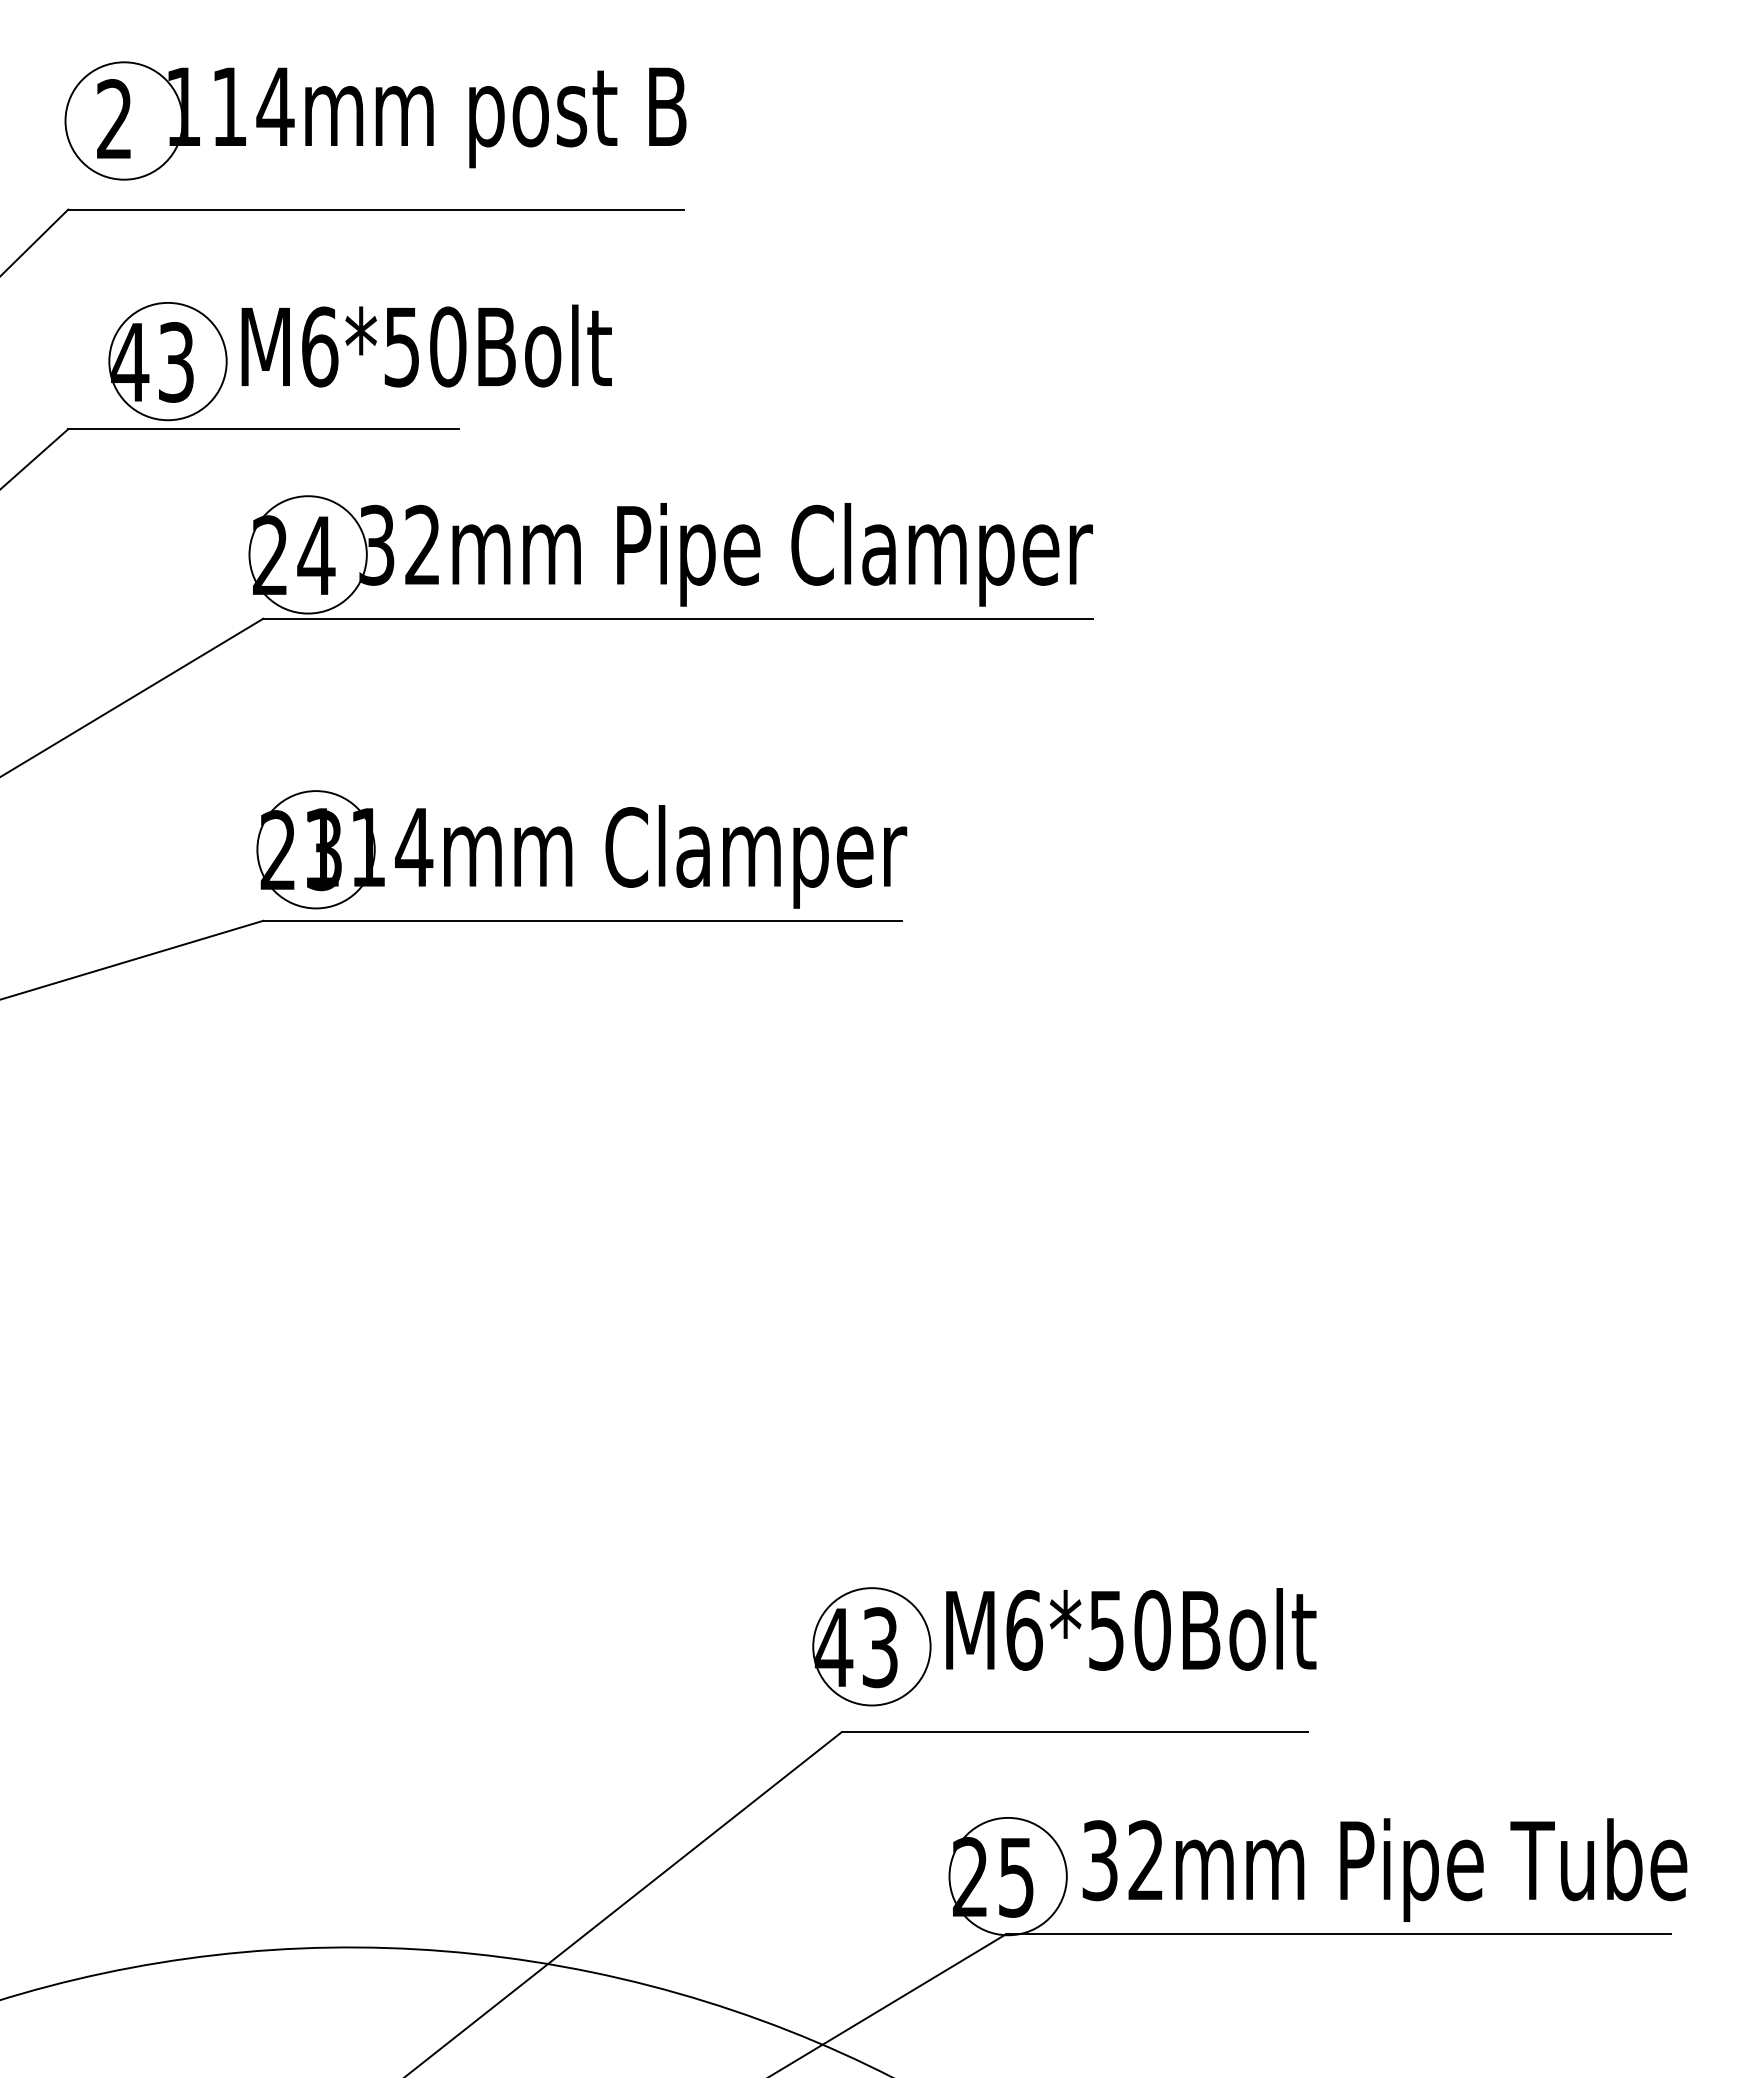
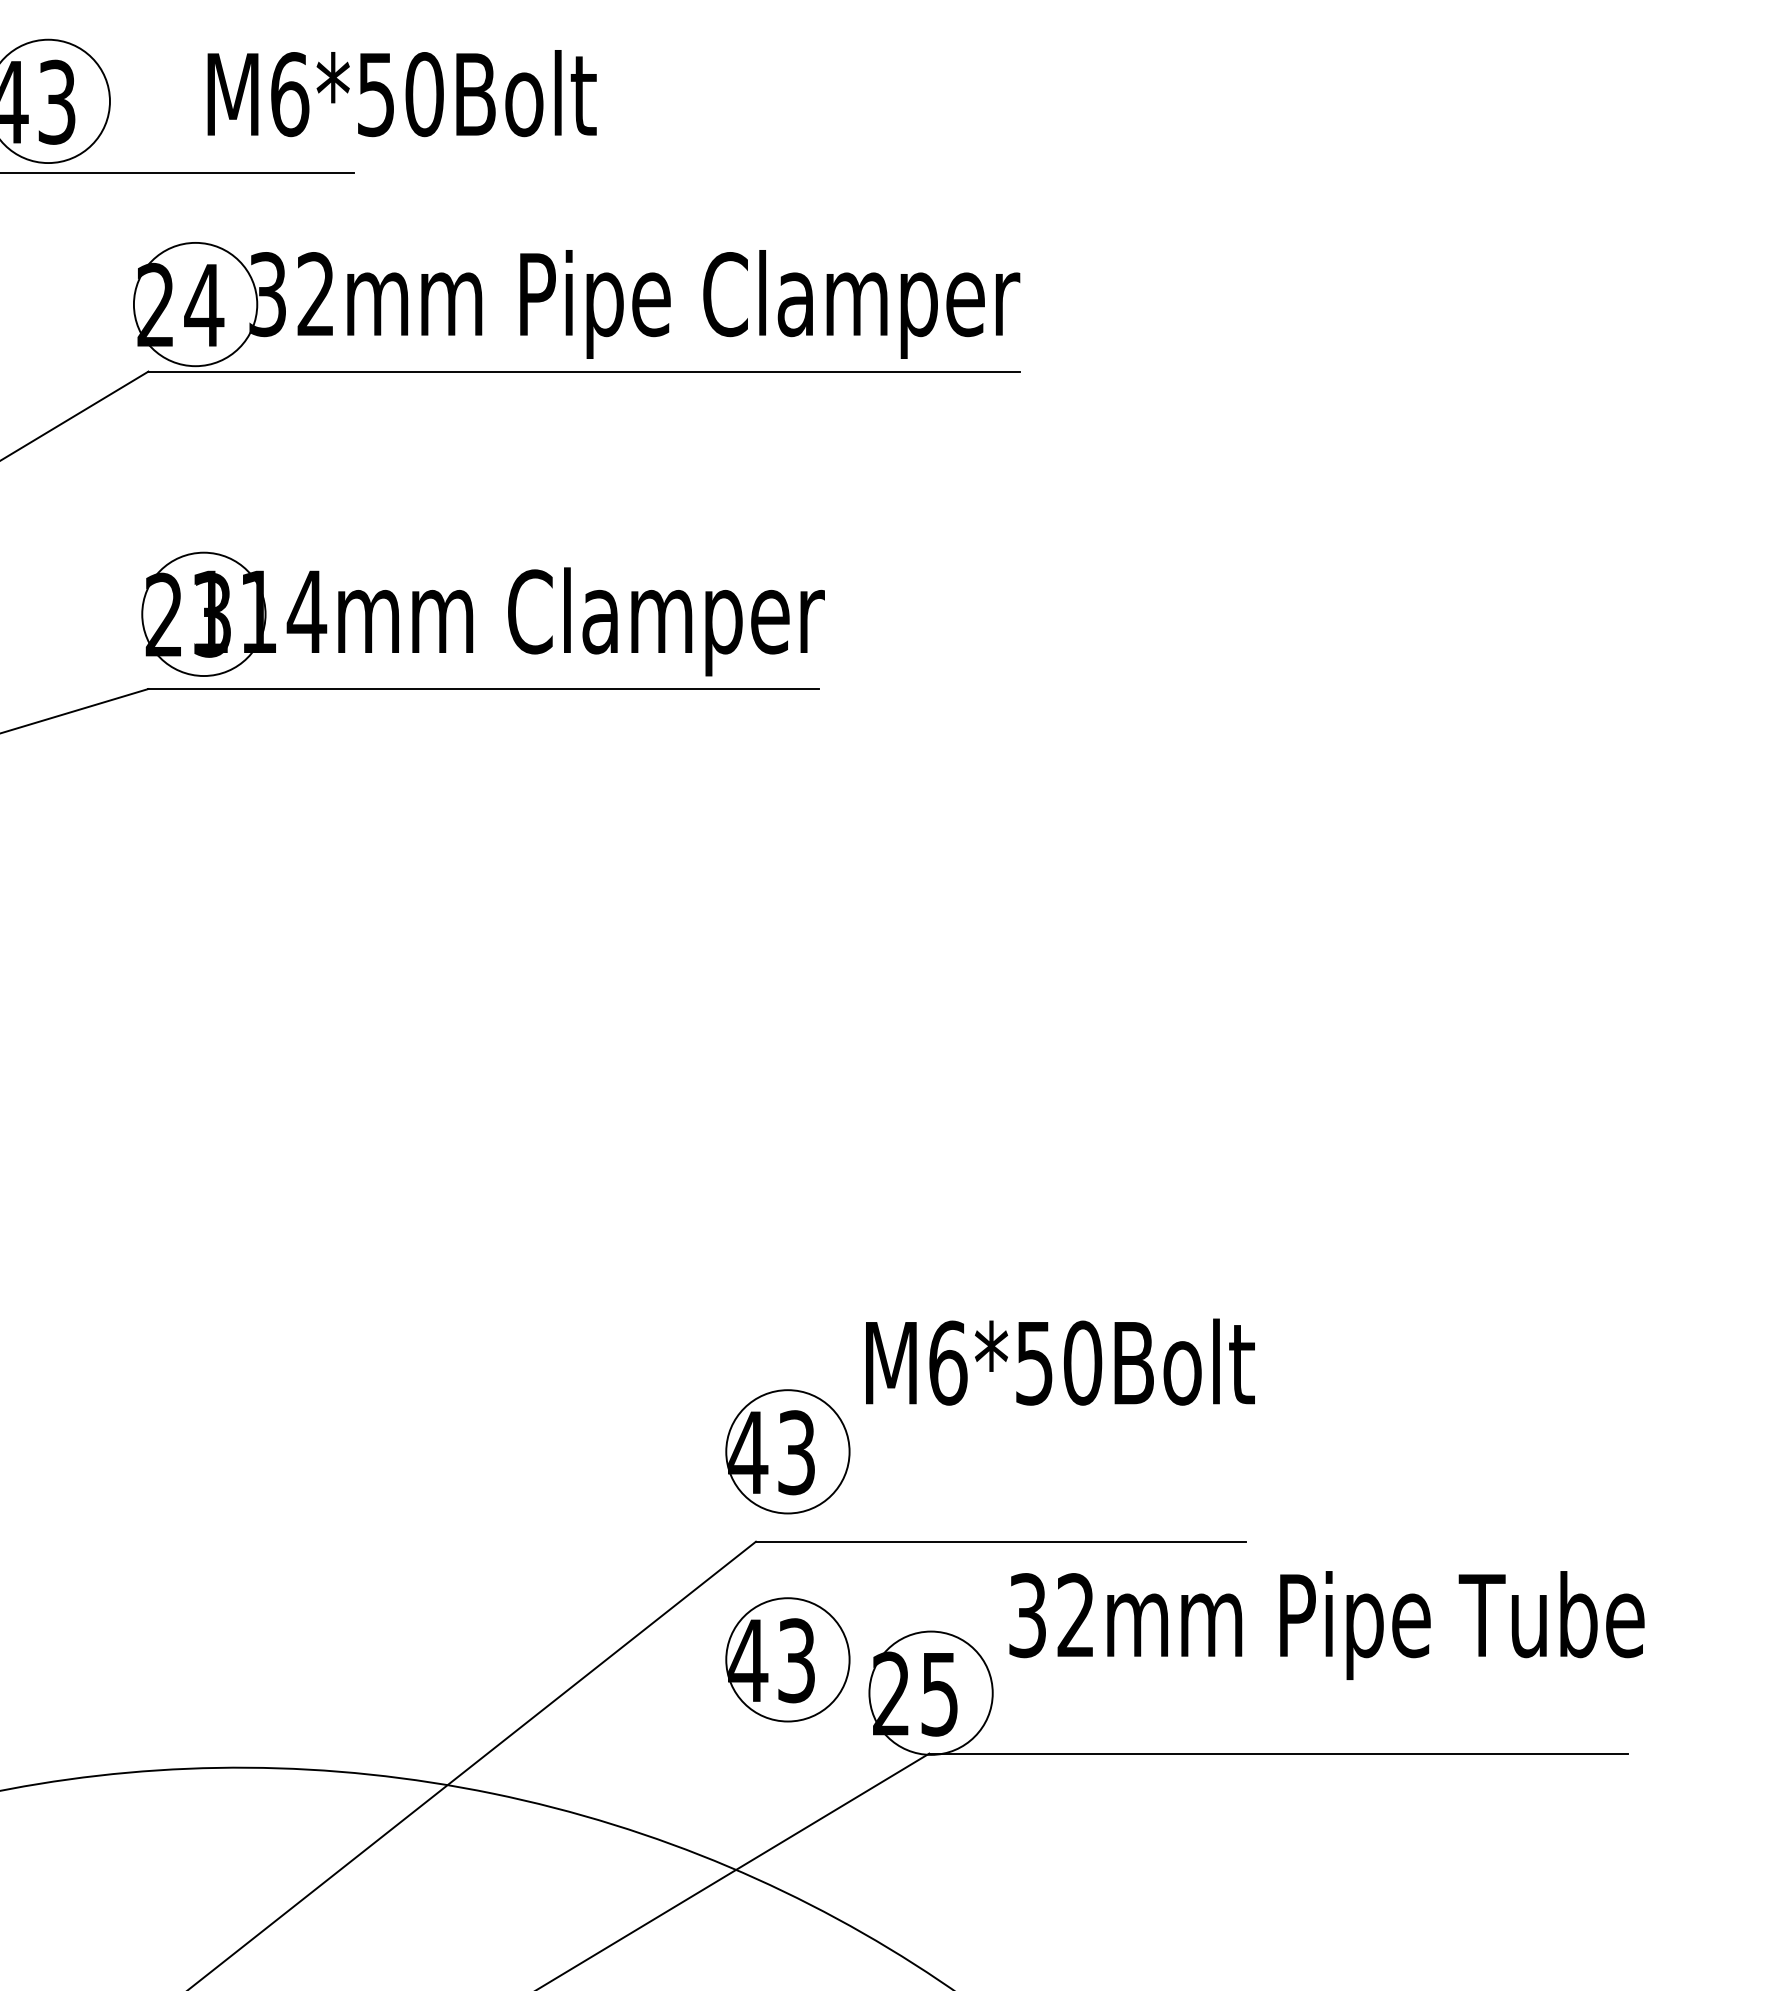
text: (426, 345) -> (401, 92), moved
text: (1131, 1629) -> (1060, 1362), moved
part: (871, 1844) -> (787, 1659), added
text: (1384, 1869) -> (1326, 1624), moved

